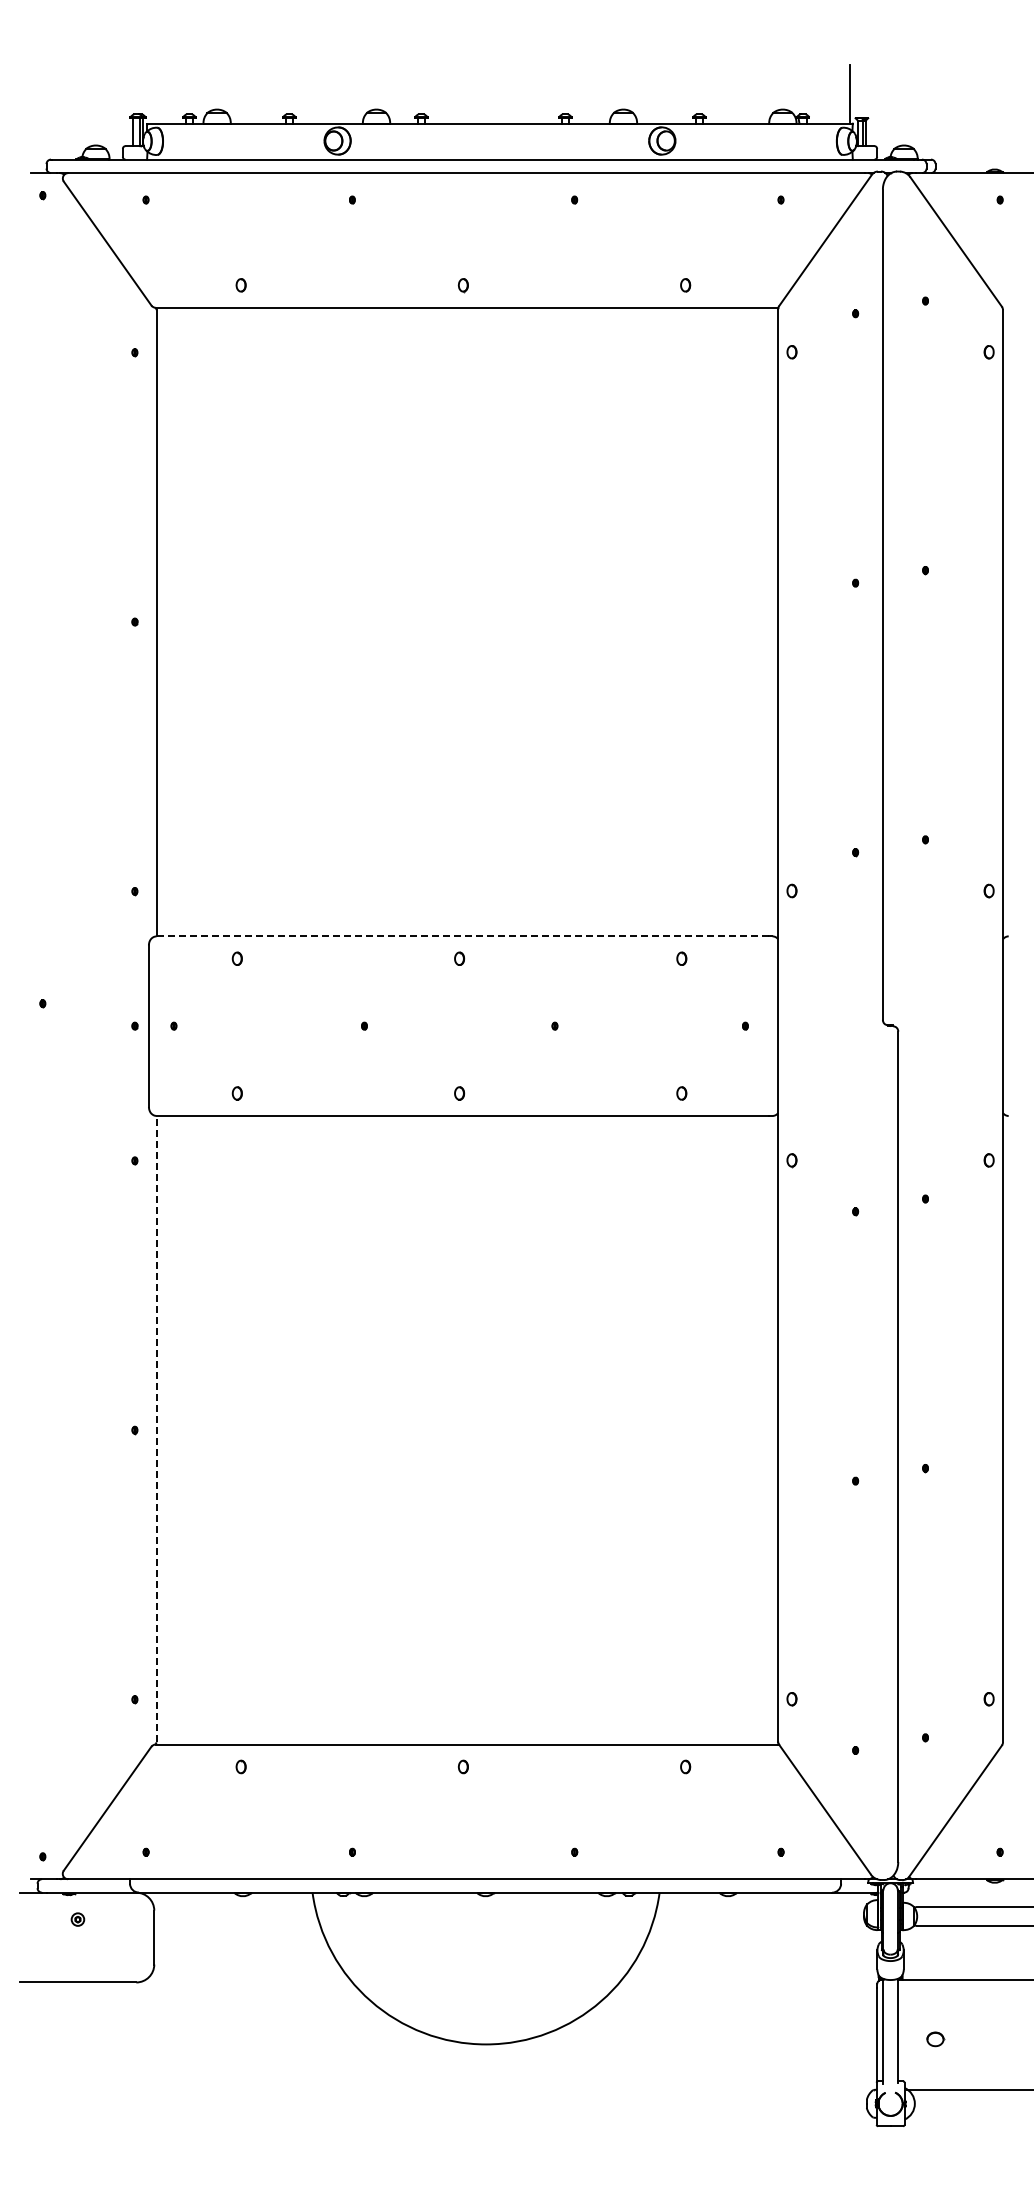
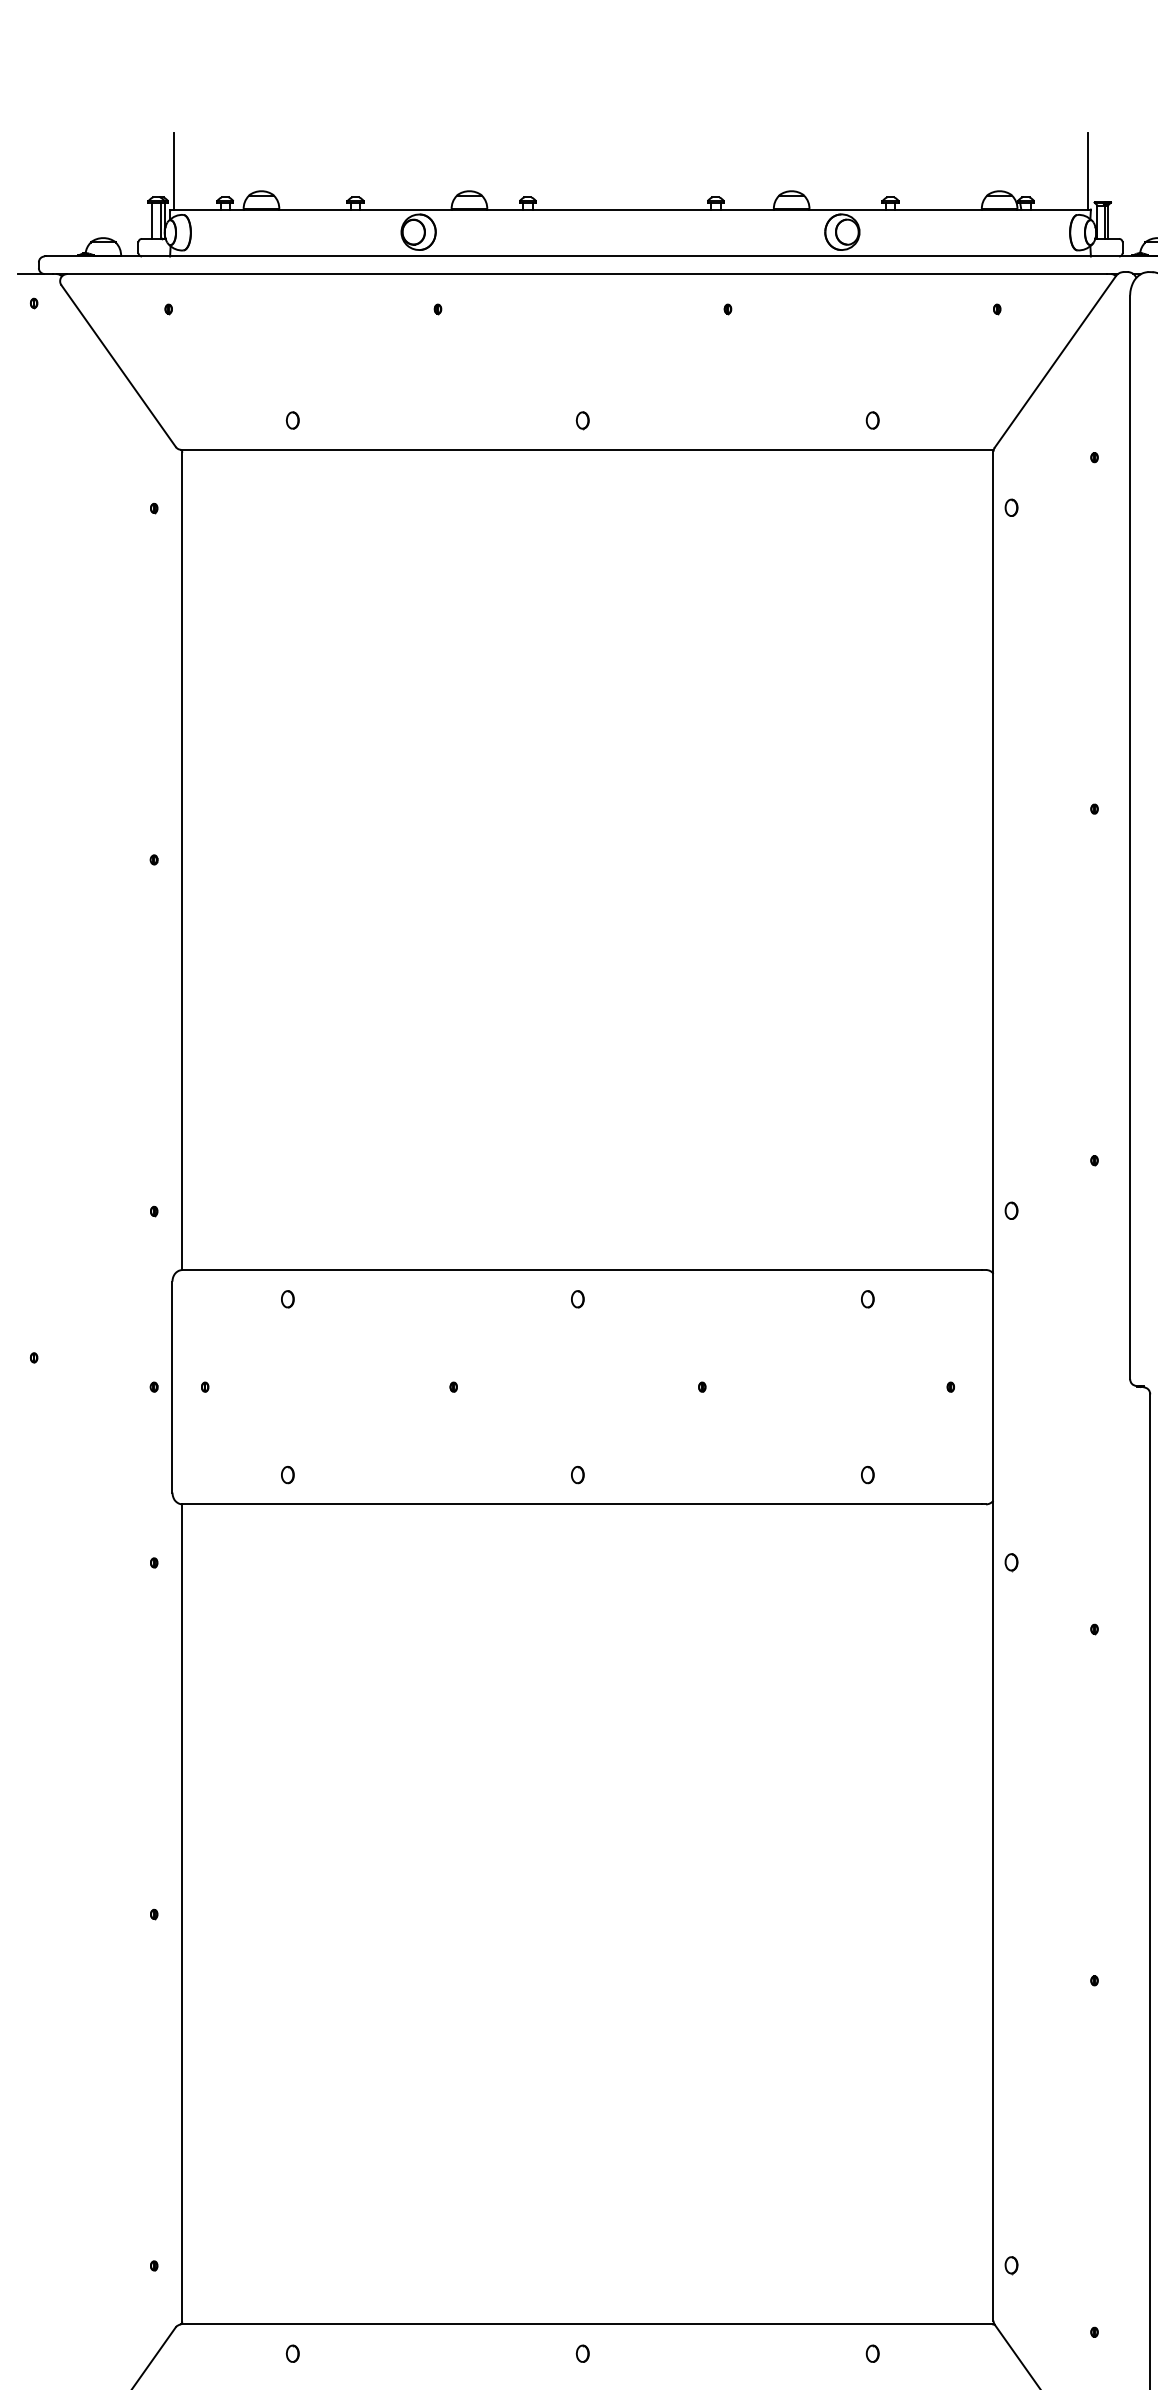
line: (149, 94) -> (173, 171), added
line: (463, 936) -> (582, 1270), dashed -> solid
line: (156, 1428) -> (182, 1912), dashed -> solid

